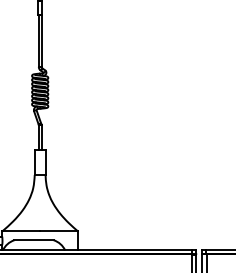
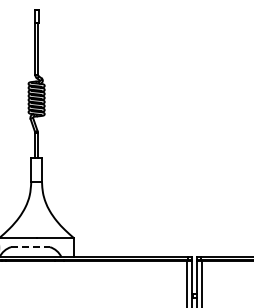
line: (33, 240) -> (30, 247), solid -> dashed

